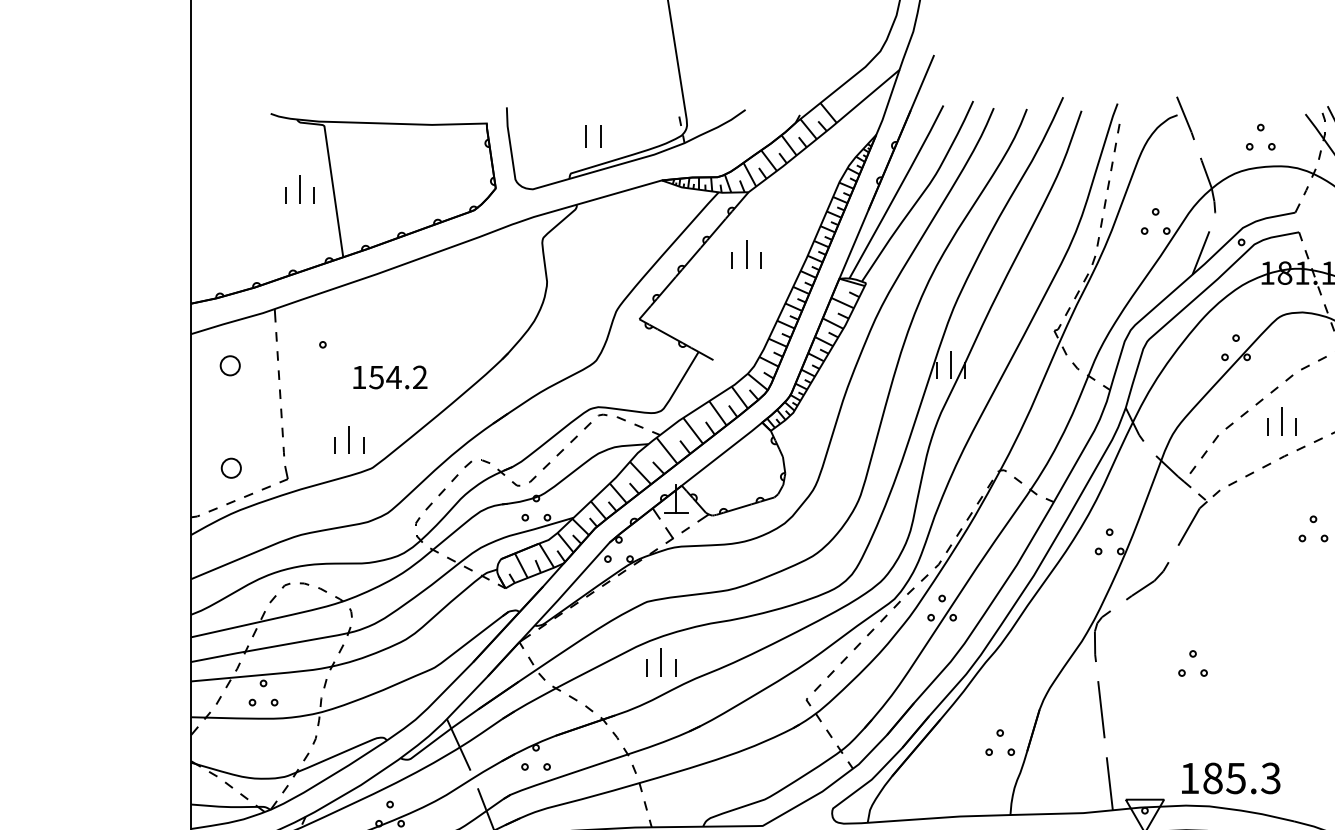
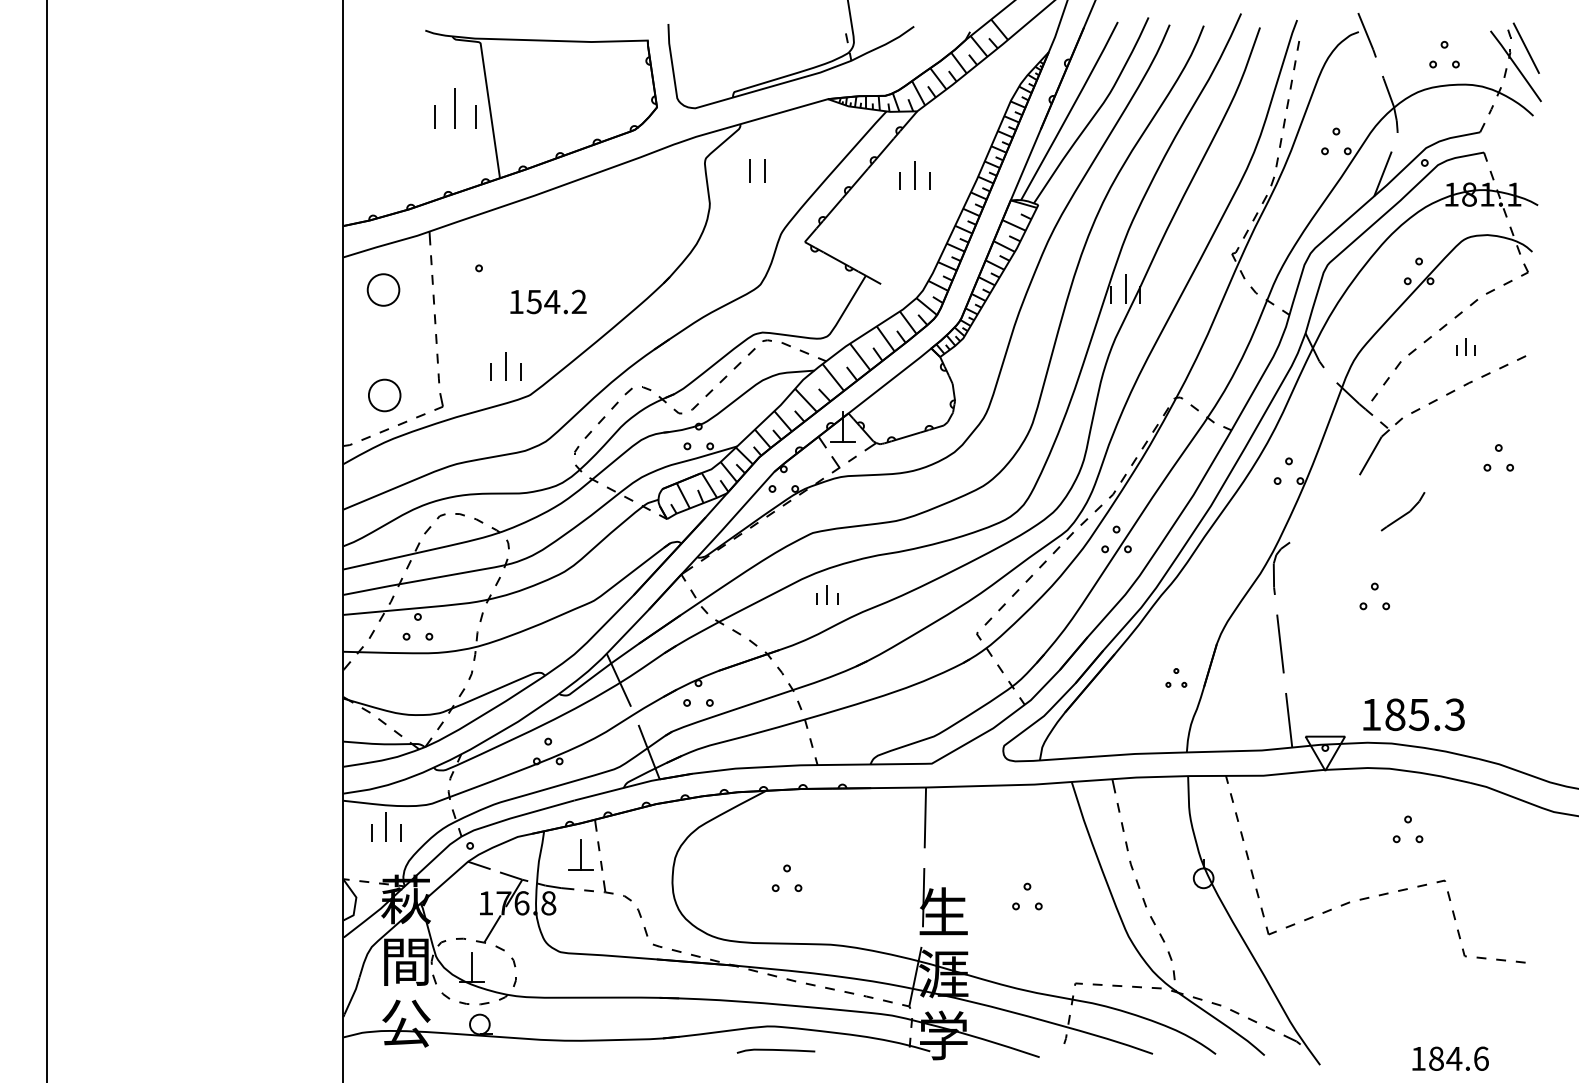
part: (586, 136) -> (750, 170), moved
part: (300, 189) -> (455, 108), size x1.4
part: (230, 365) -> (383, 289), size x1.6
part: (1281, 420) -> (1465, 346), size x0.6
part: (231, 468) -> (384, 395), size x1.6
part: (1147, 580) -> (1402, 511), moved
part: (661, 661) -> (827, 594), size x0.7
part: (1000, 742) -> (1176, 677), size x0.7

